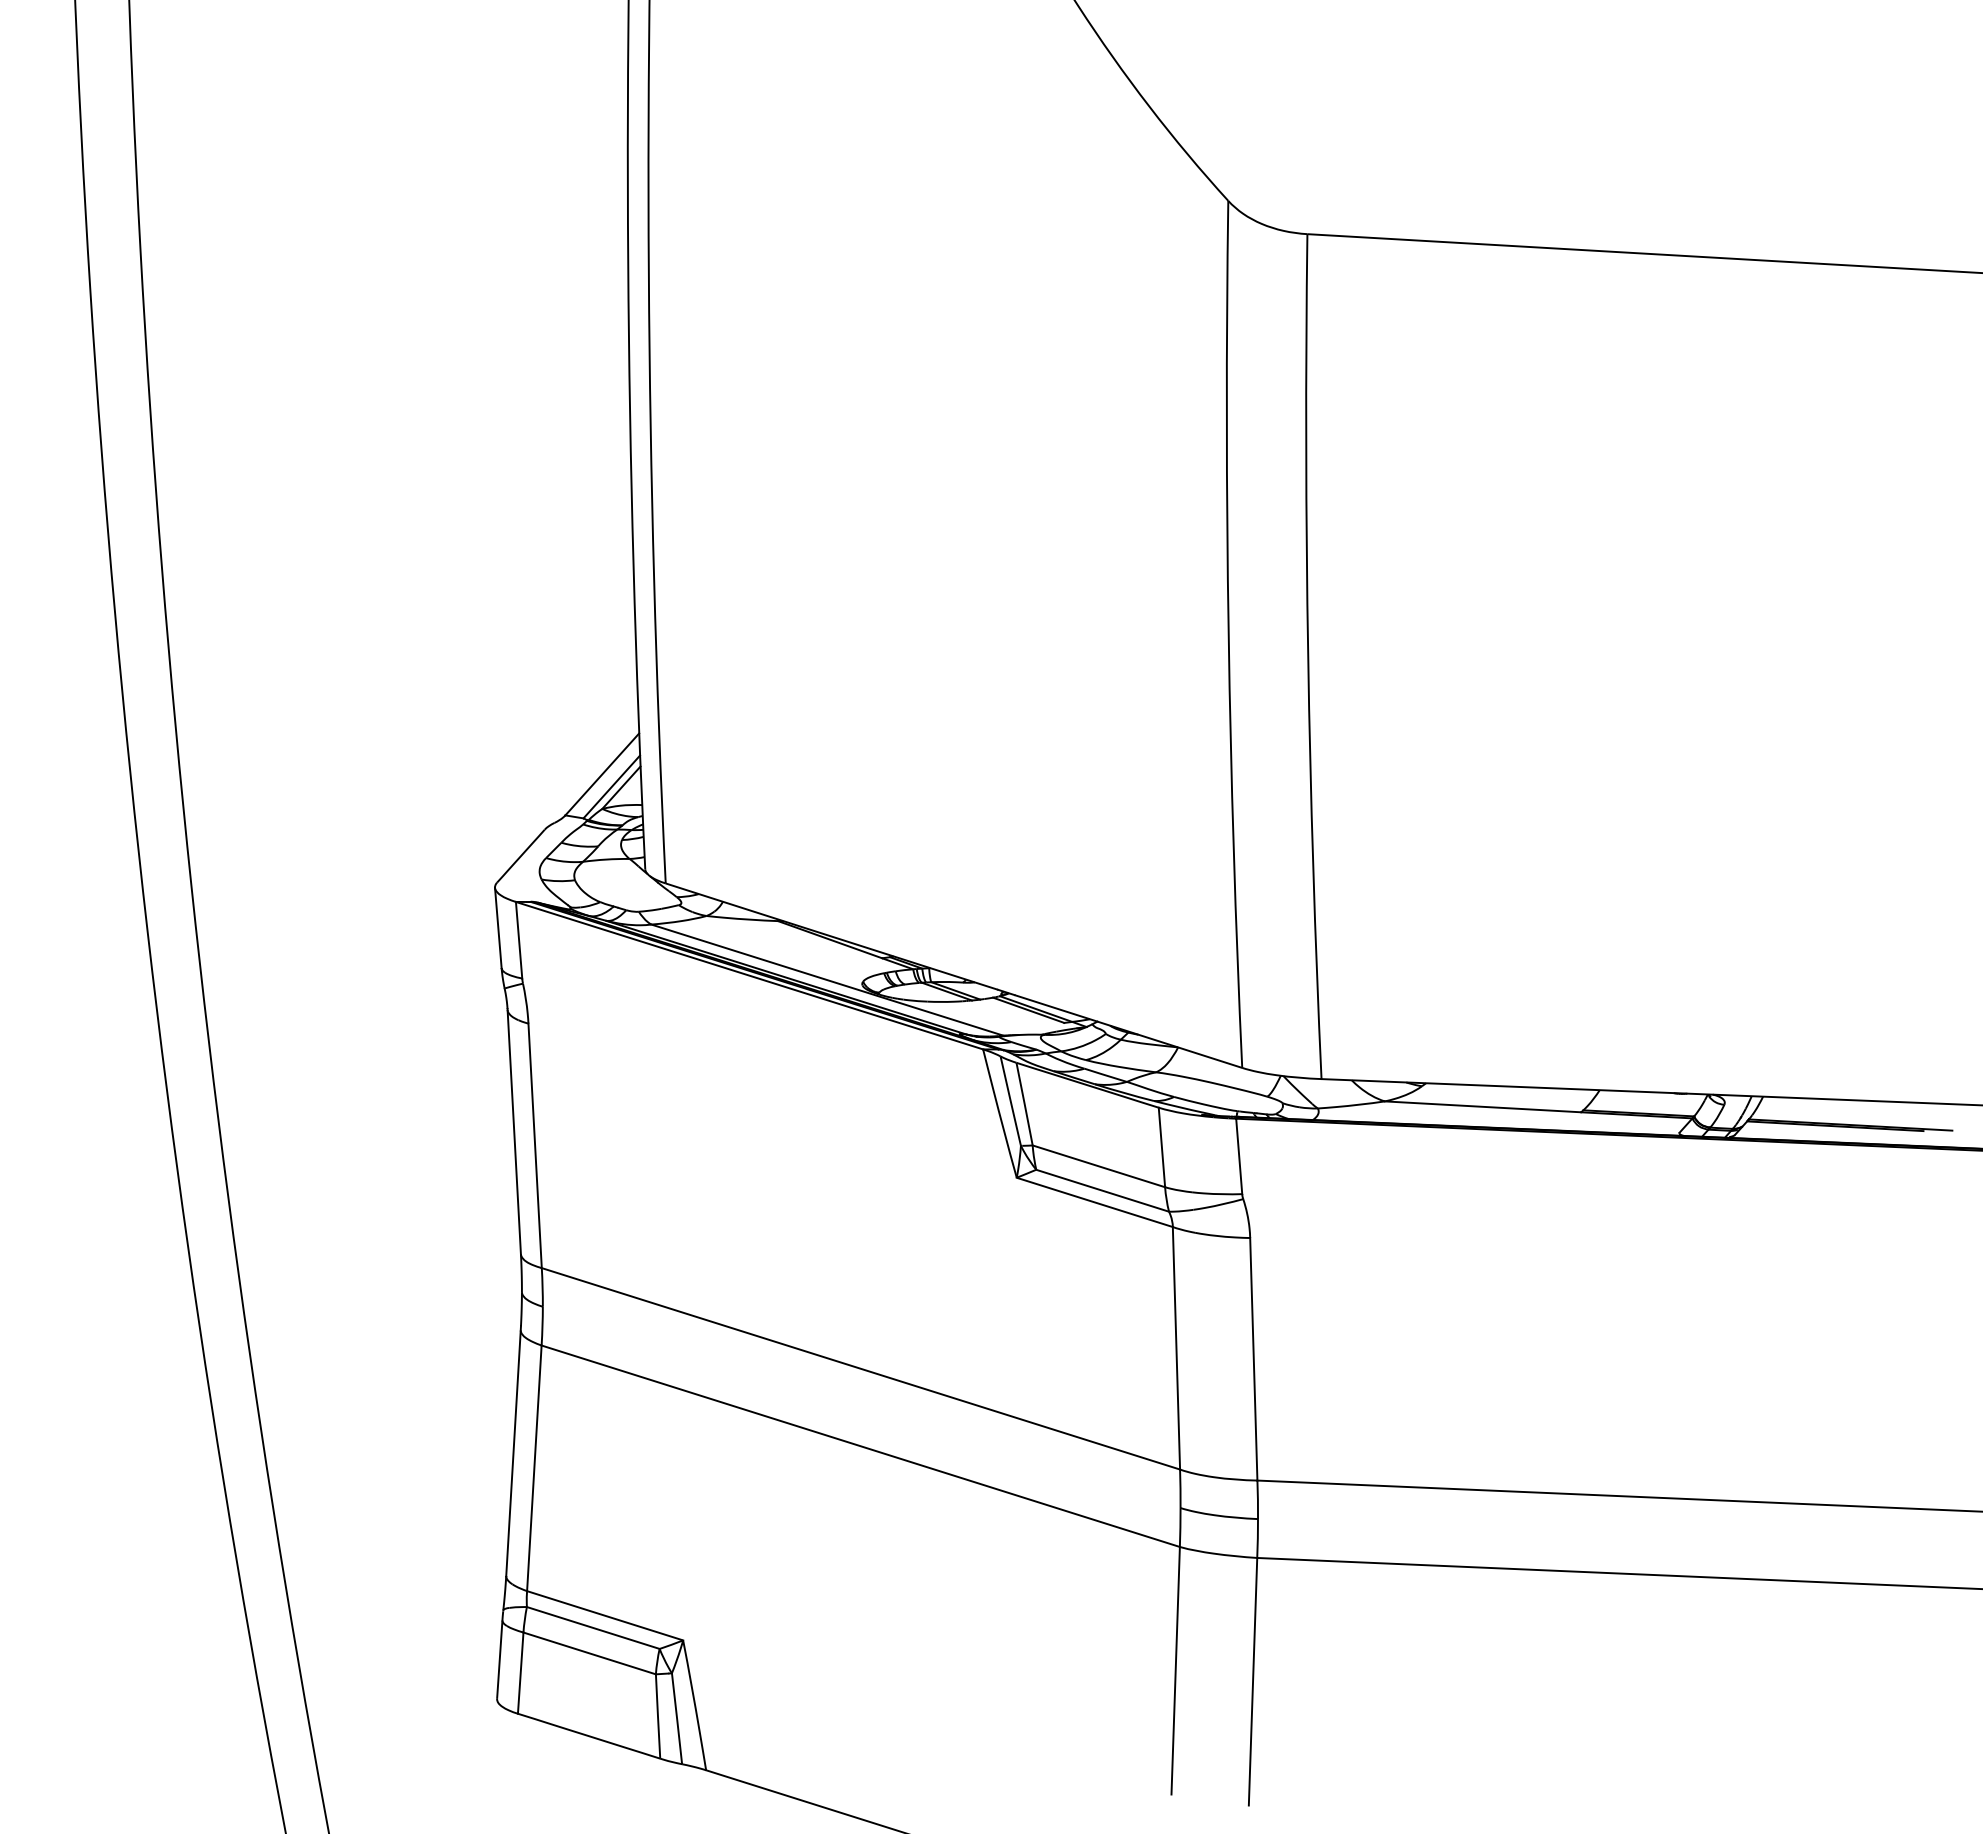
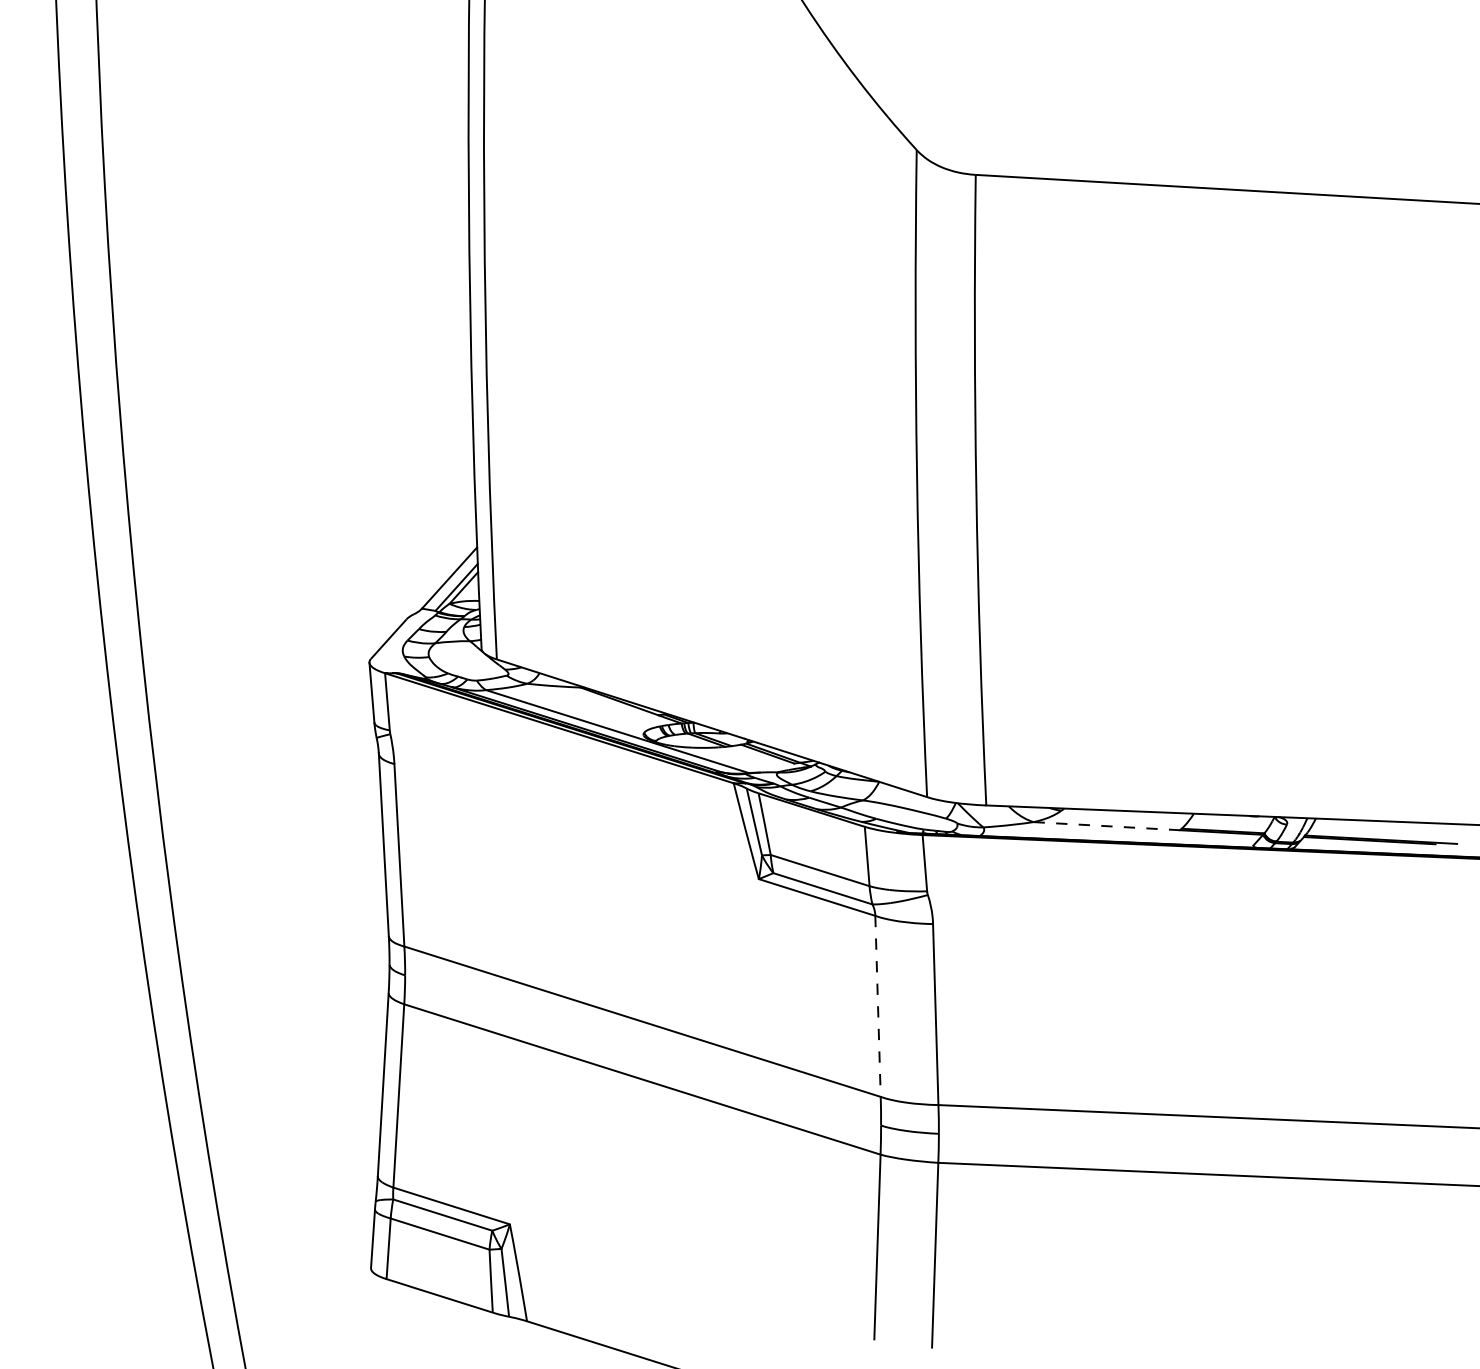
line: (1483, 1106) -> (1107, 825), solid -> dashed
line: (1176, 1348) -> (878, 1006), solid -> dashed

